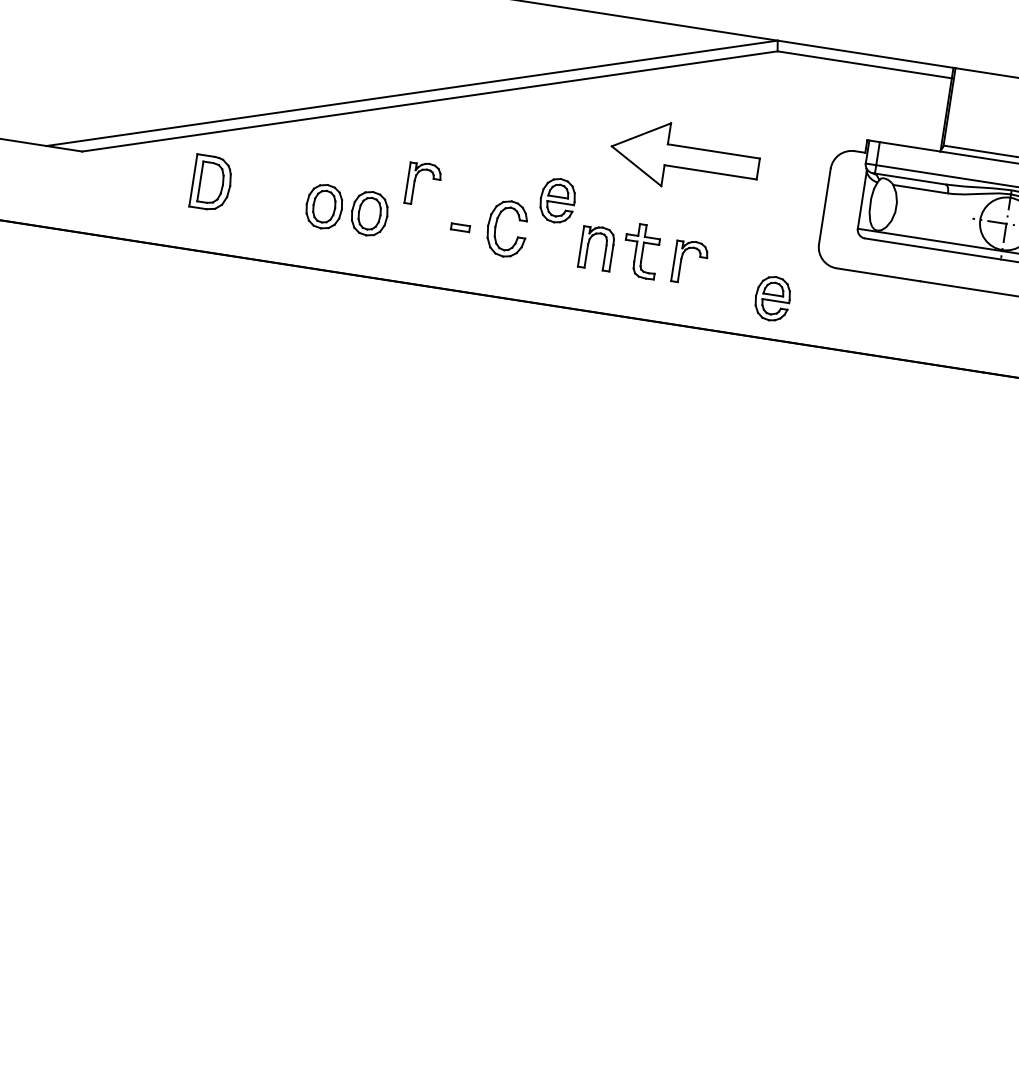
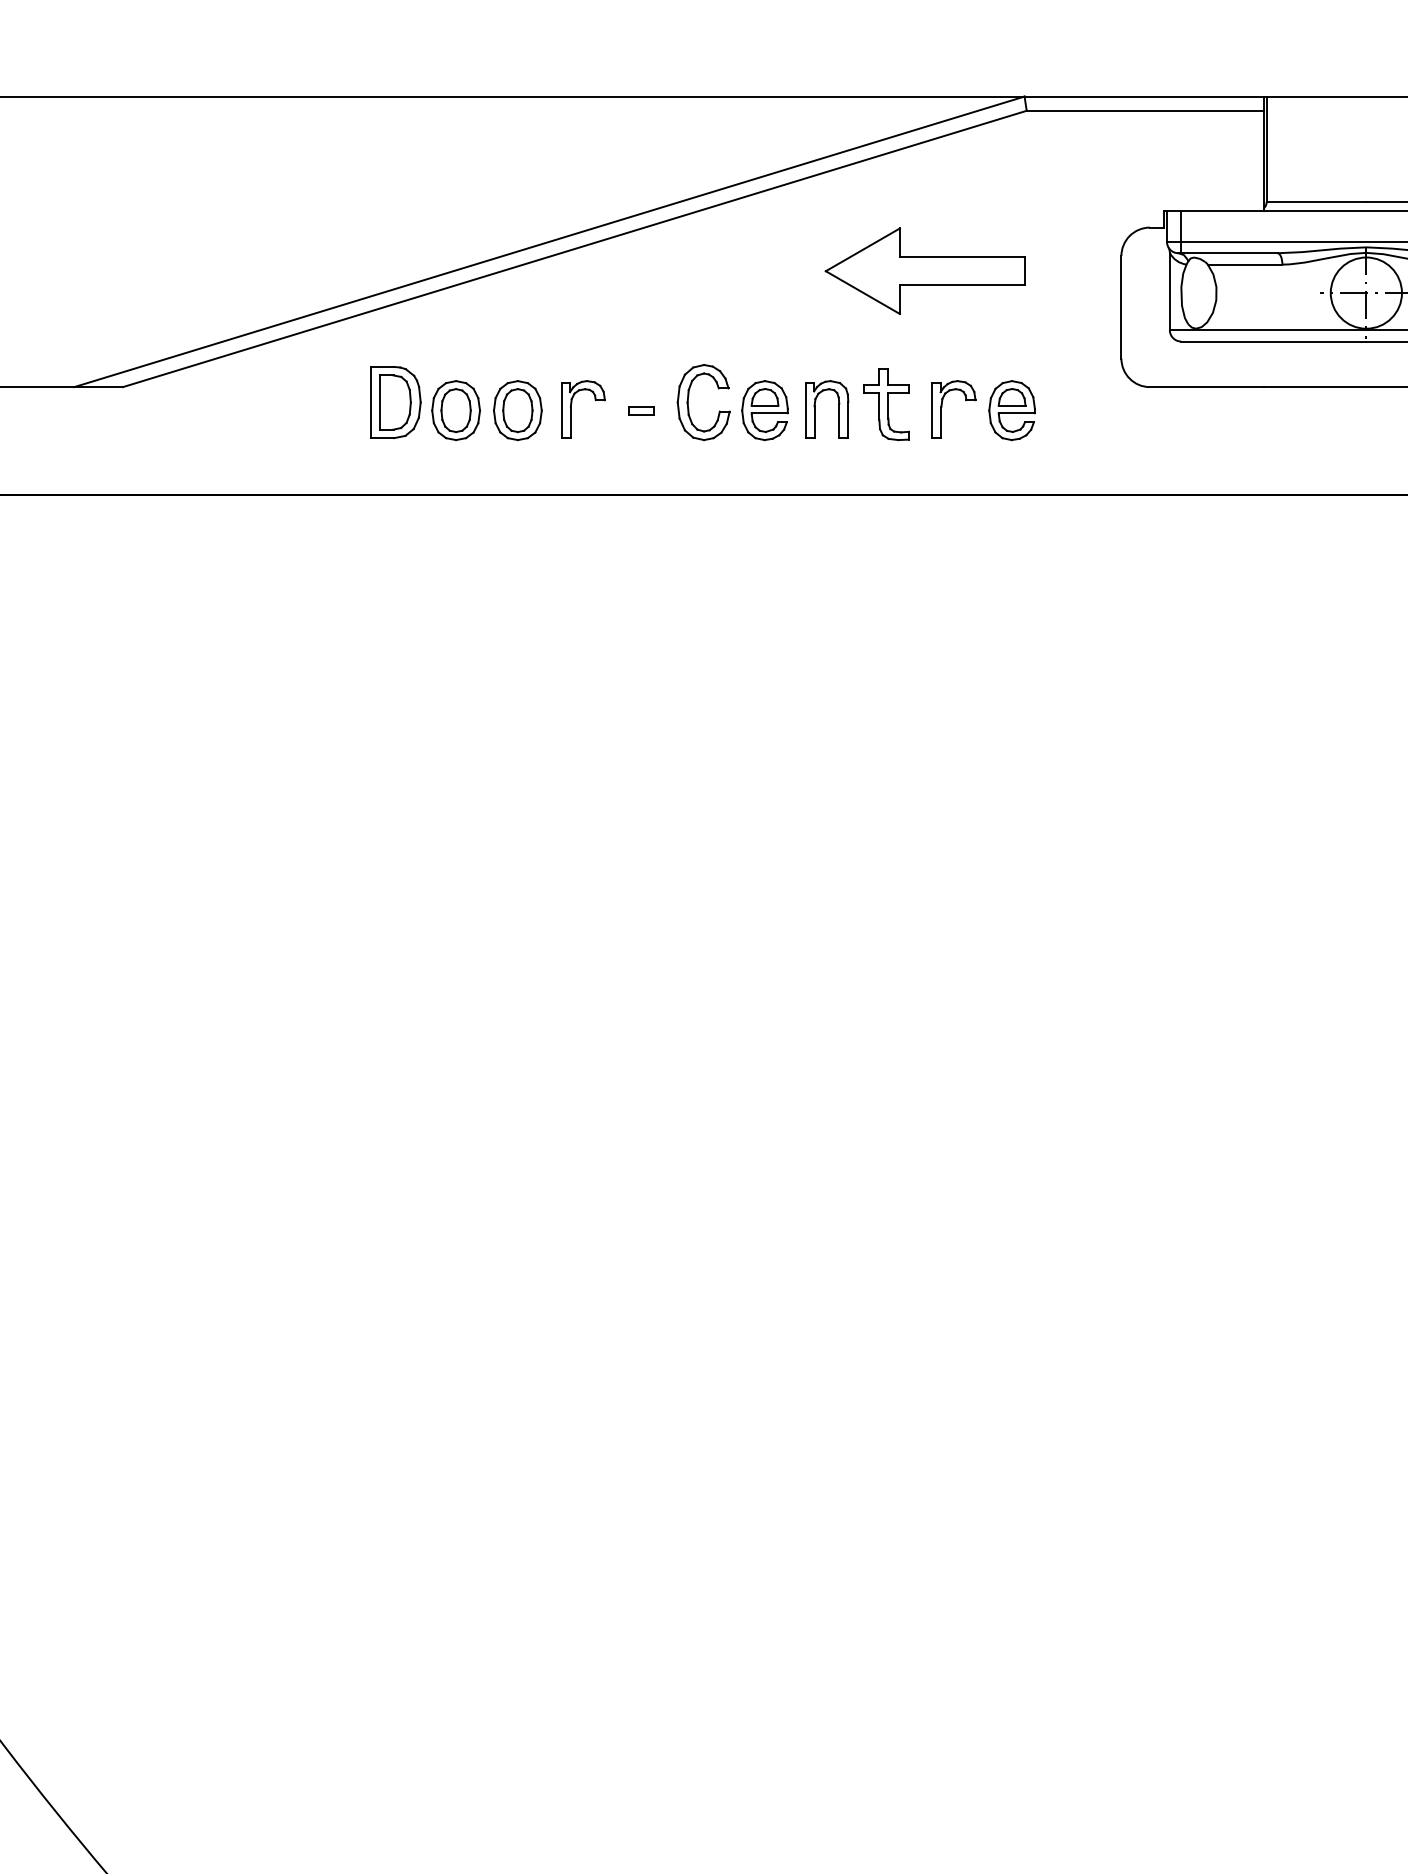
part: (211, 183) -> (395, 402), moved
part: (414, 183) -> (571, 409), moved
part: (557, 200) -> (764, 410), moved
part: (772, 298) -> (1011, 410), moved

